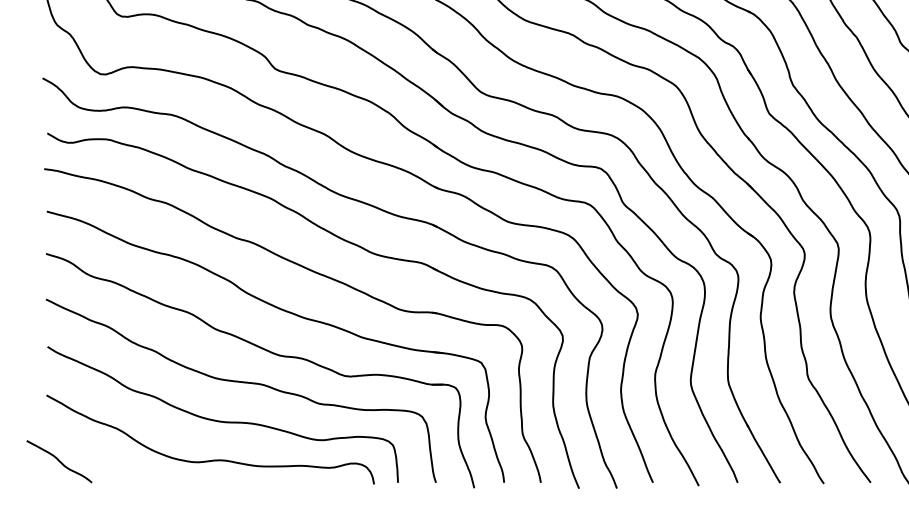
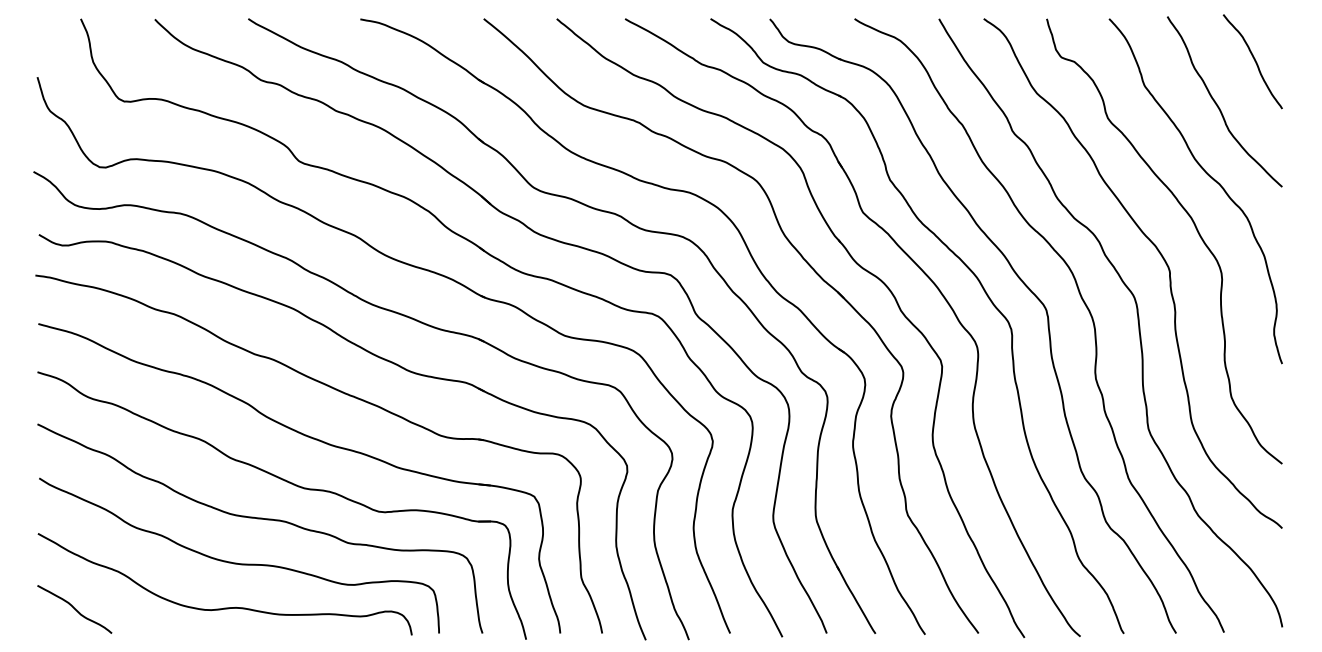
curve: (59, 461) -> (74, 609), moved

